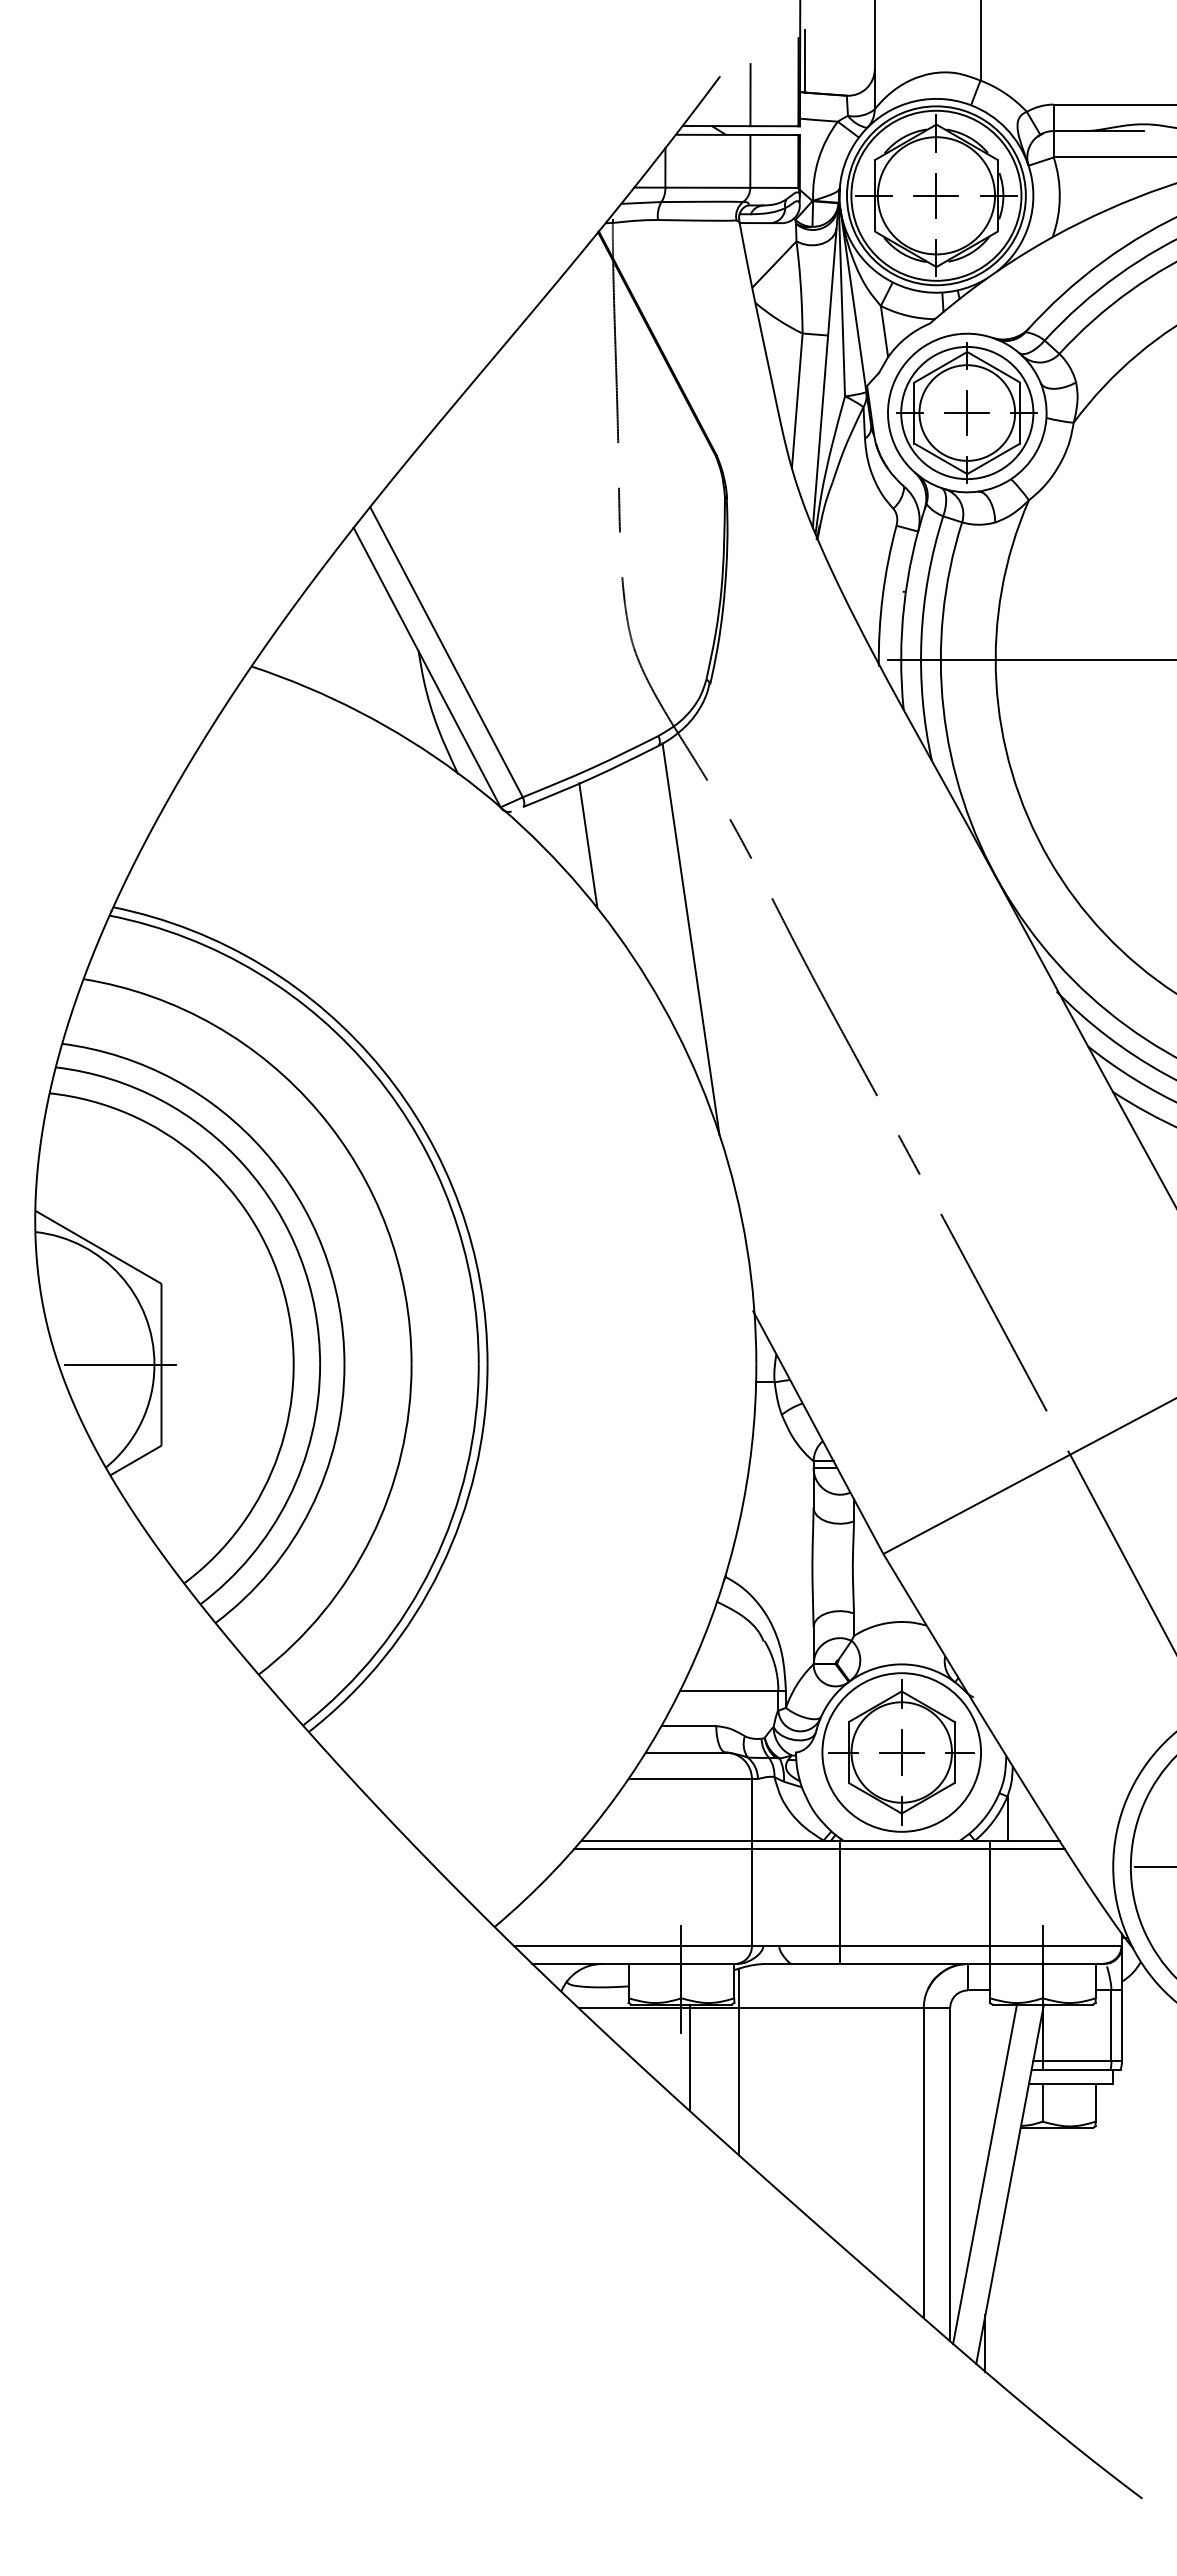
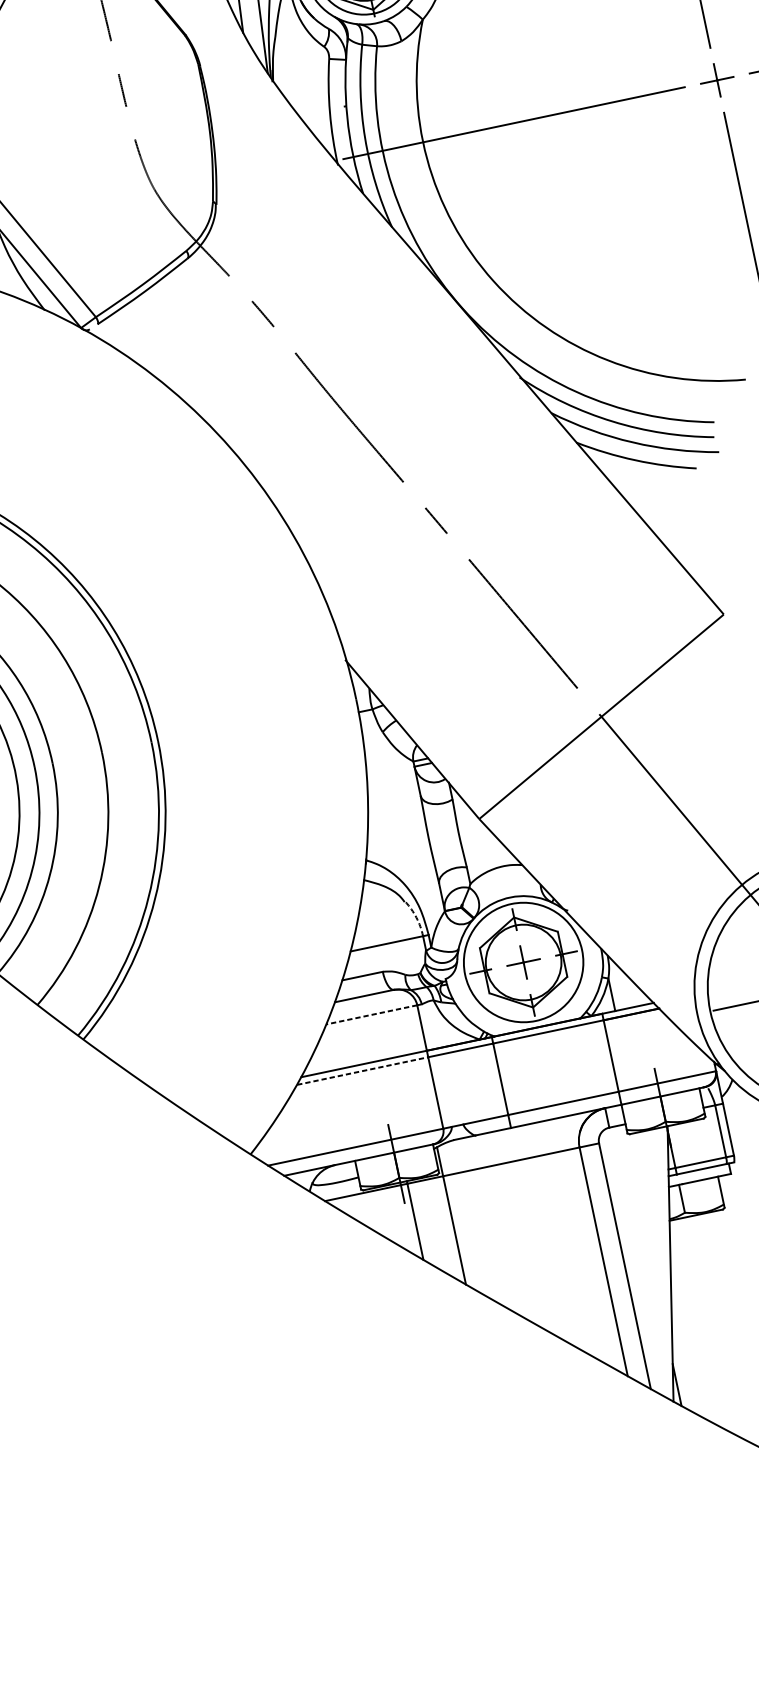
line: (588, 845) -> (151, 342), removed
line: (690, 938) -> (241, 395), removed
arc: (774, 1665) -> (416, 918), solid -> dashed
line: (690, 1778) -> (371, 1014), solid -> dashed
line: (663, 1849) -> (363, 1071), solid -> dashed
line: (985, 2173) -> (650, 1259), removed

